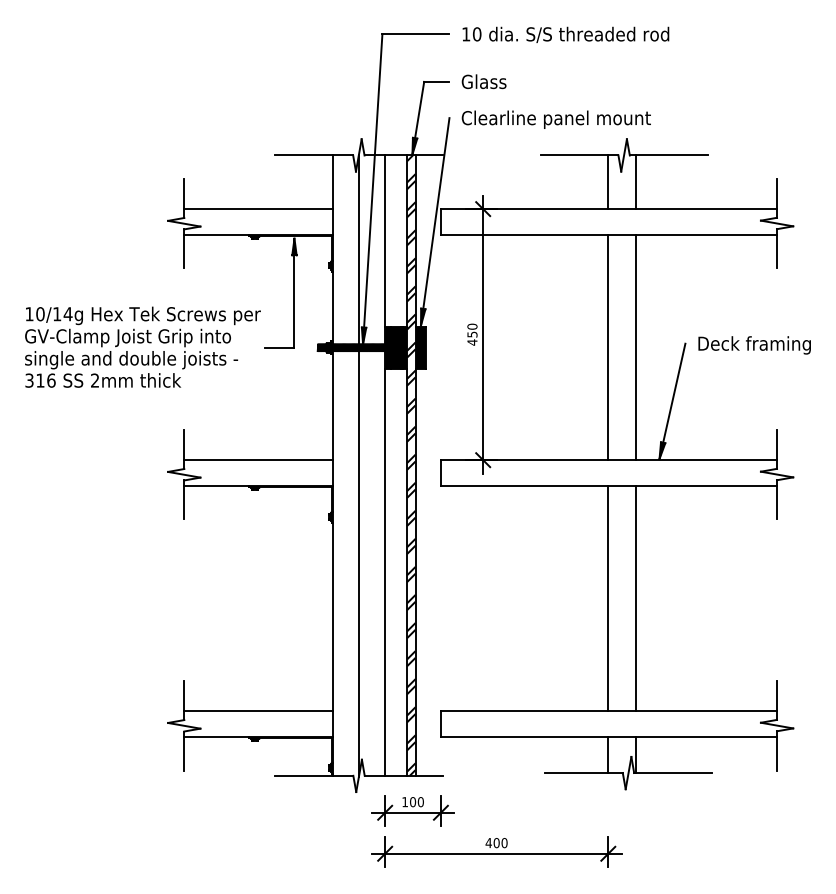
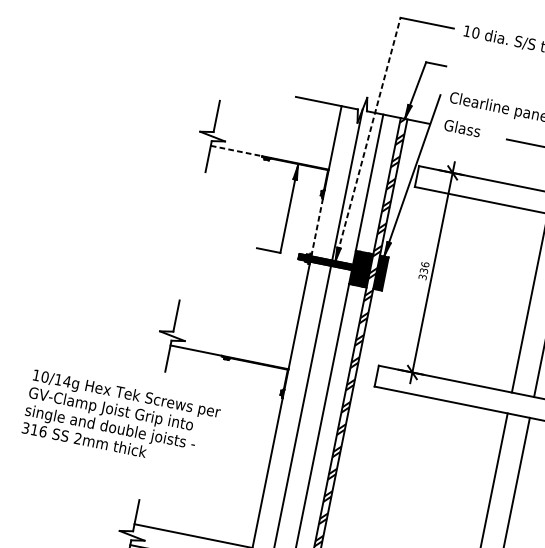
text: (483, 81) -> (461, 127), moved
line: (372, 188) -> (367, 138), solid -> dashed
line: (258, 209) -> (273, 137), removed
line: (217, 235) -> (237, 151), solid -> dashed
line: (332, 308) -> (316, 227), solid -> dashed
text: (472, 334) -> (424, 270), 450 -> 336
text: (142, 346) -> (121, 419), moved
line: (258, 460) -> (233, 336), removed

